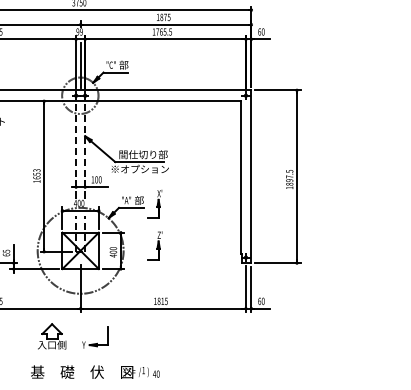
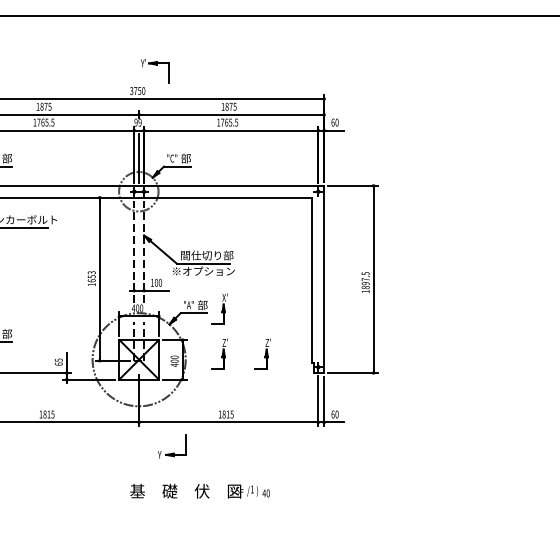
part: (194, 245) -> (262, 353), added
part: (51, 336) -> (107, 452), removed
part: (95, 337) -> (172, 446), moved
text: (94, 371) -> (199, 490), moved

